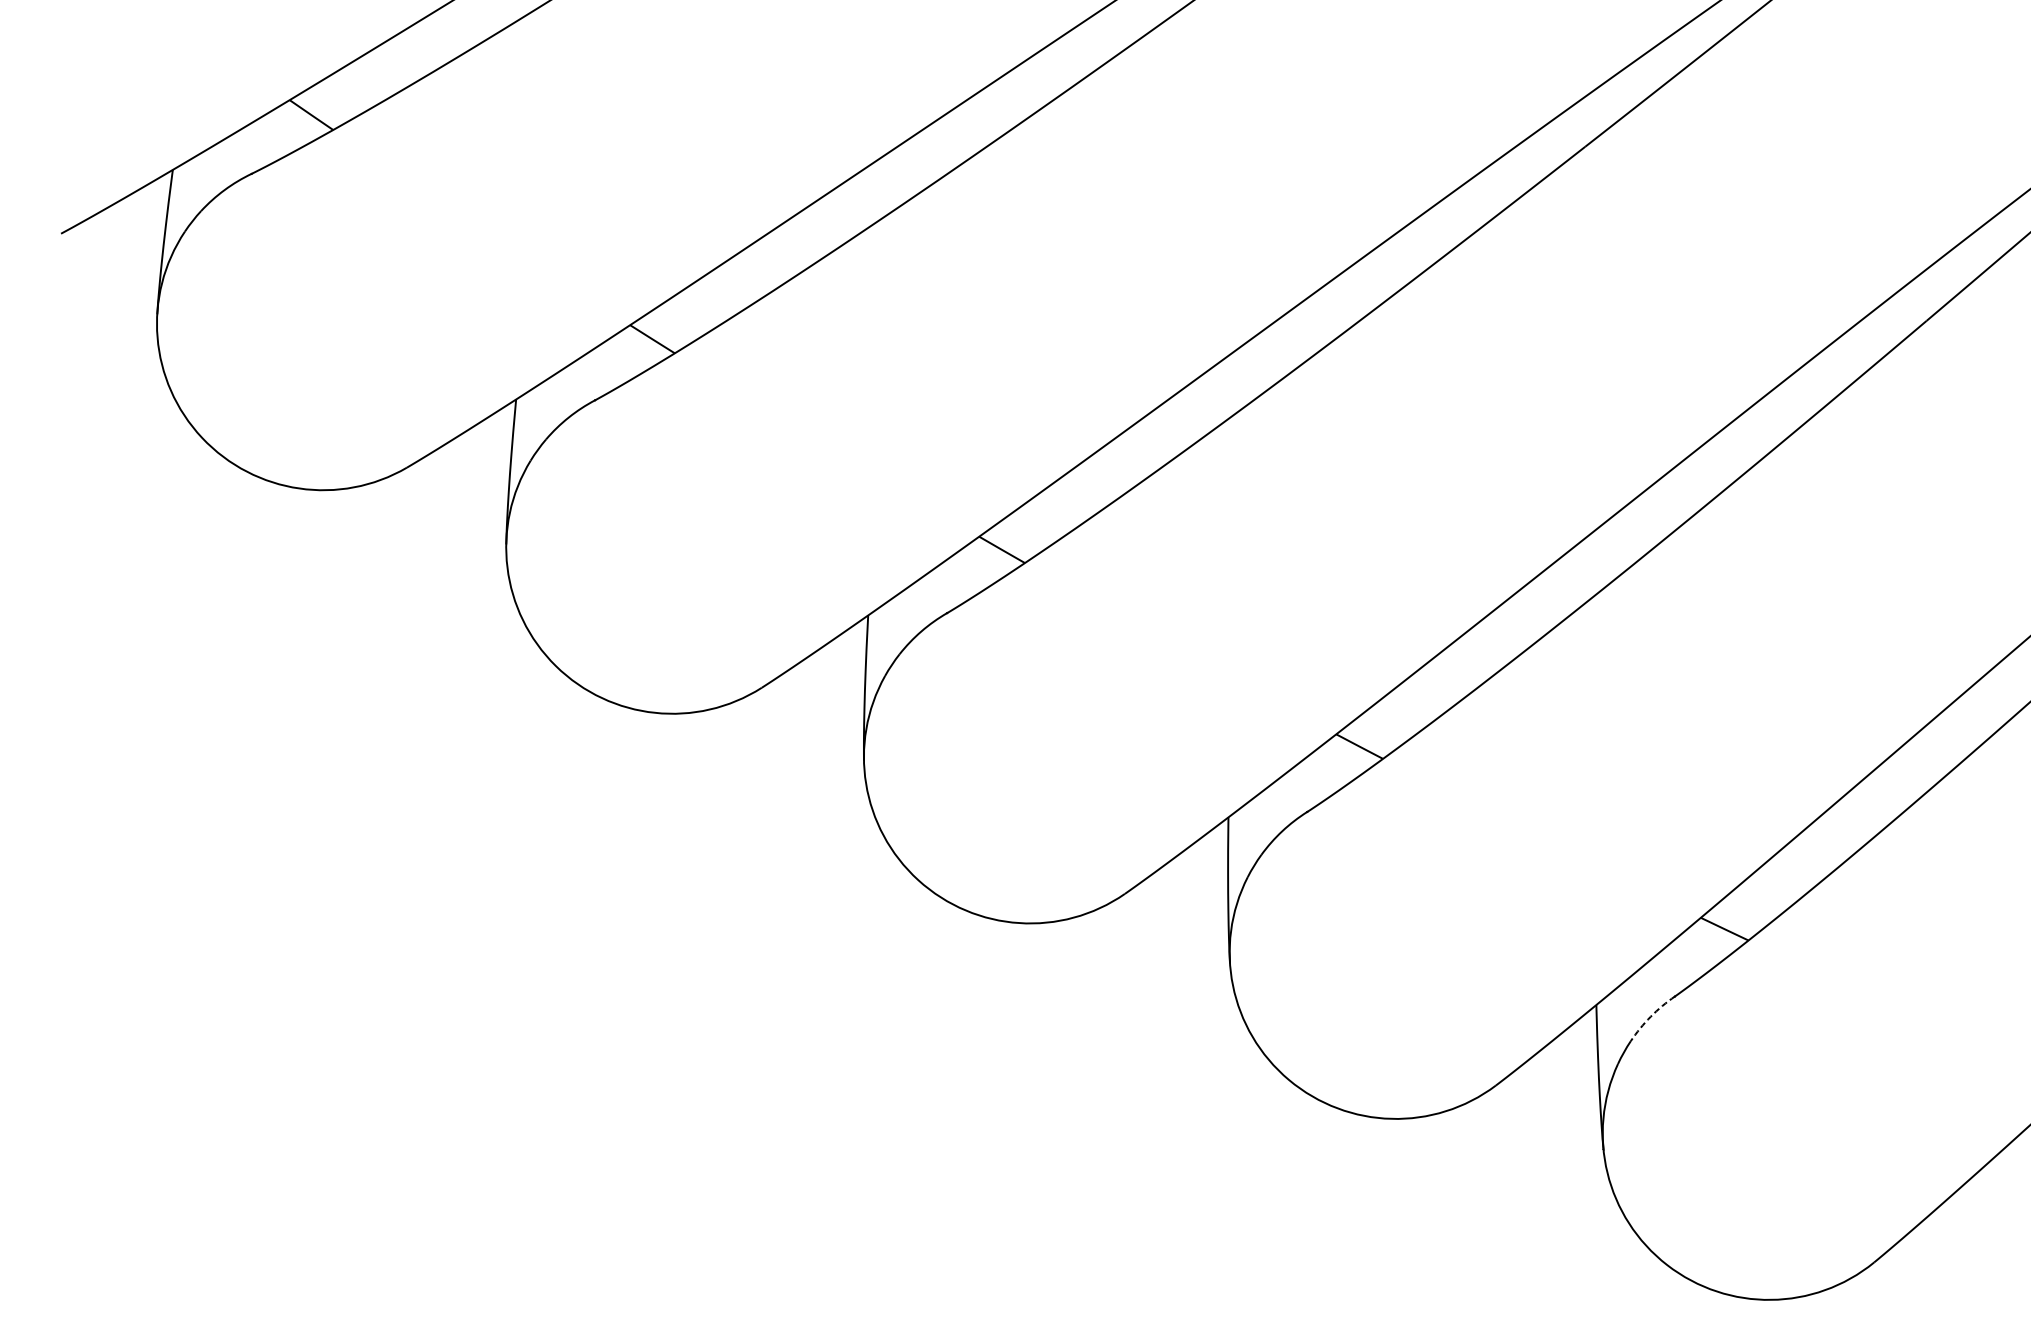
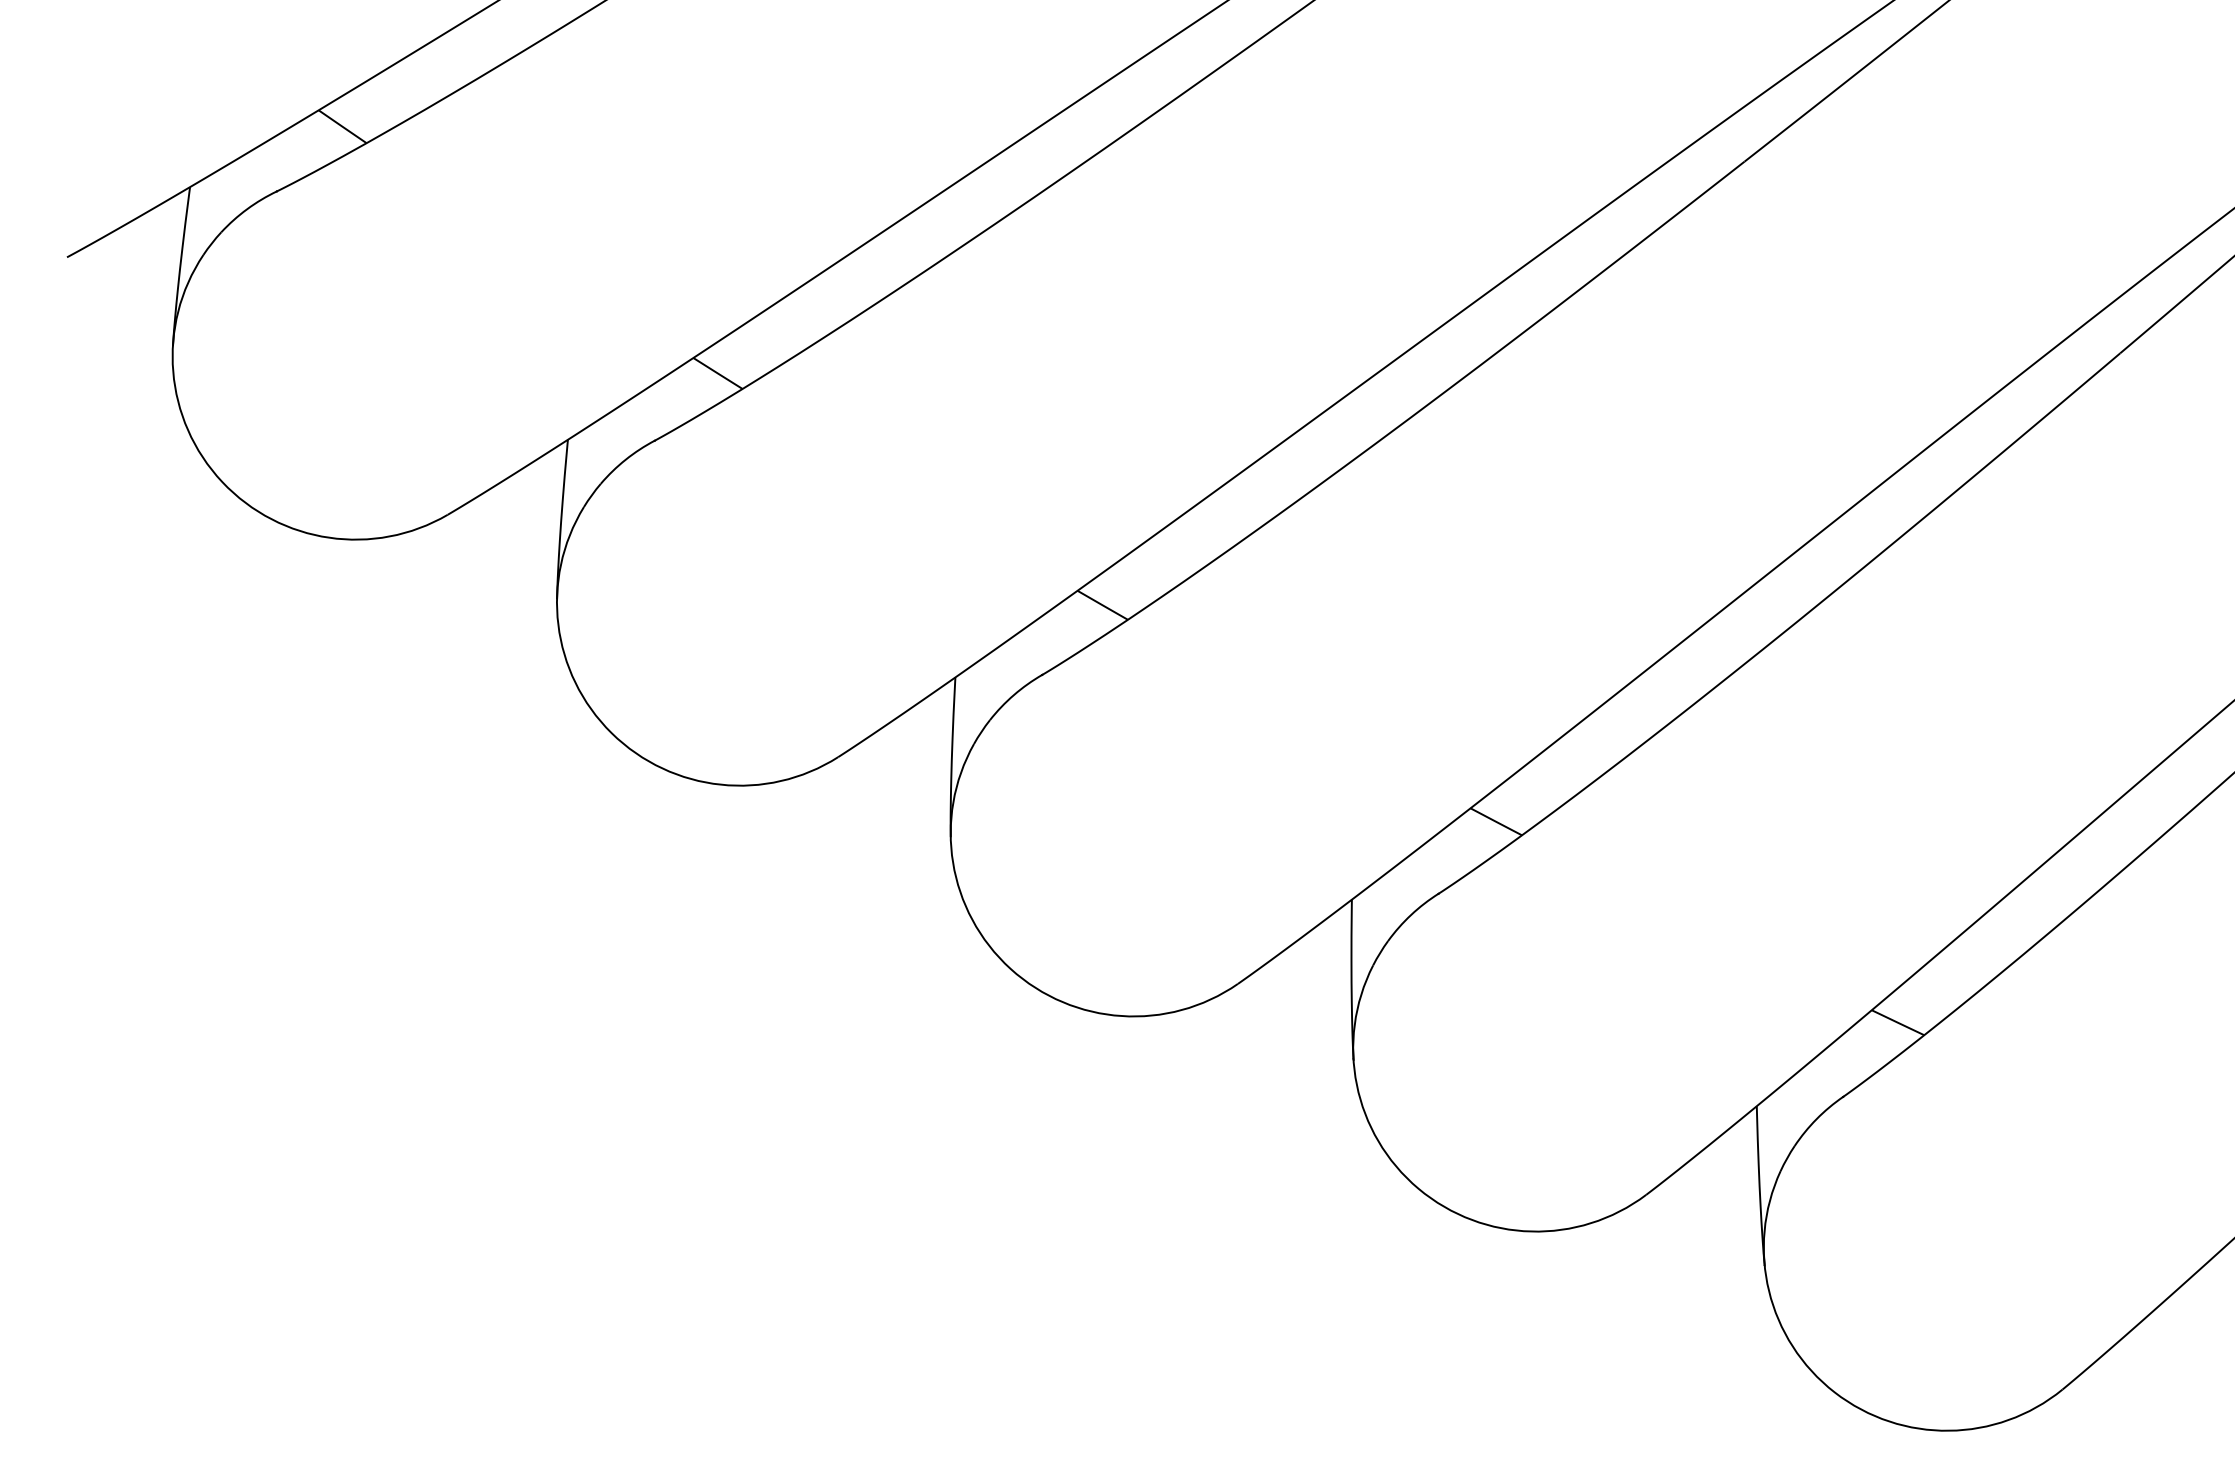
arc: (1650, 1017) -> (1816, 1119), dashed -> solid

